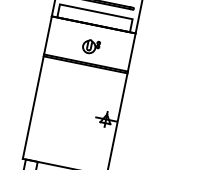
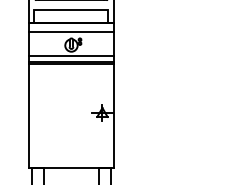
line: (91, 34) -> (71, 32), added
line: (87, 57) -> (71, 56), added

